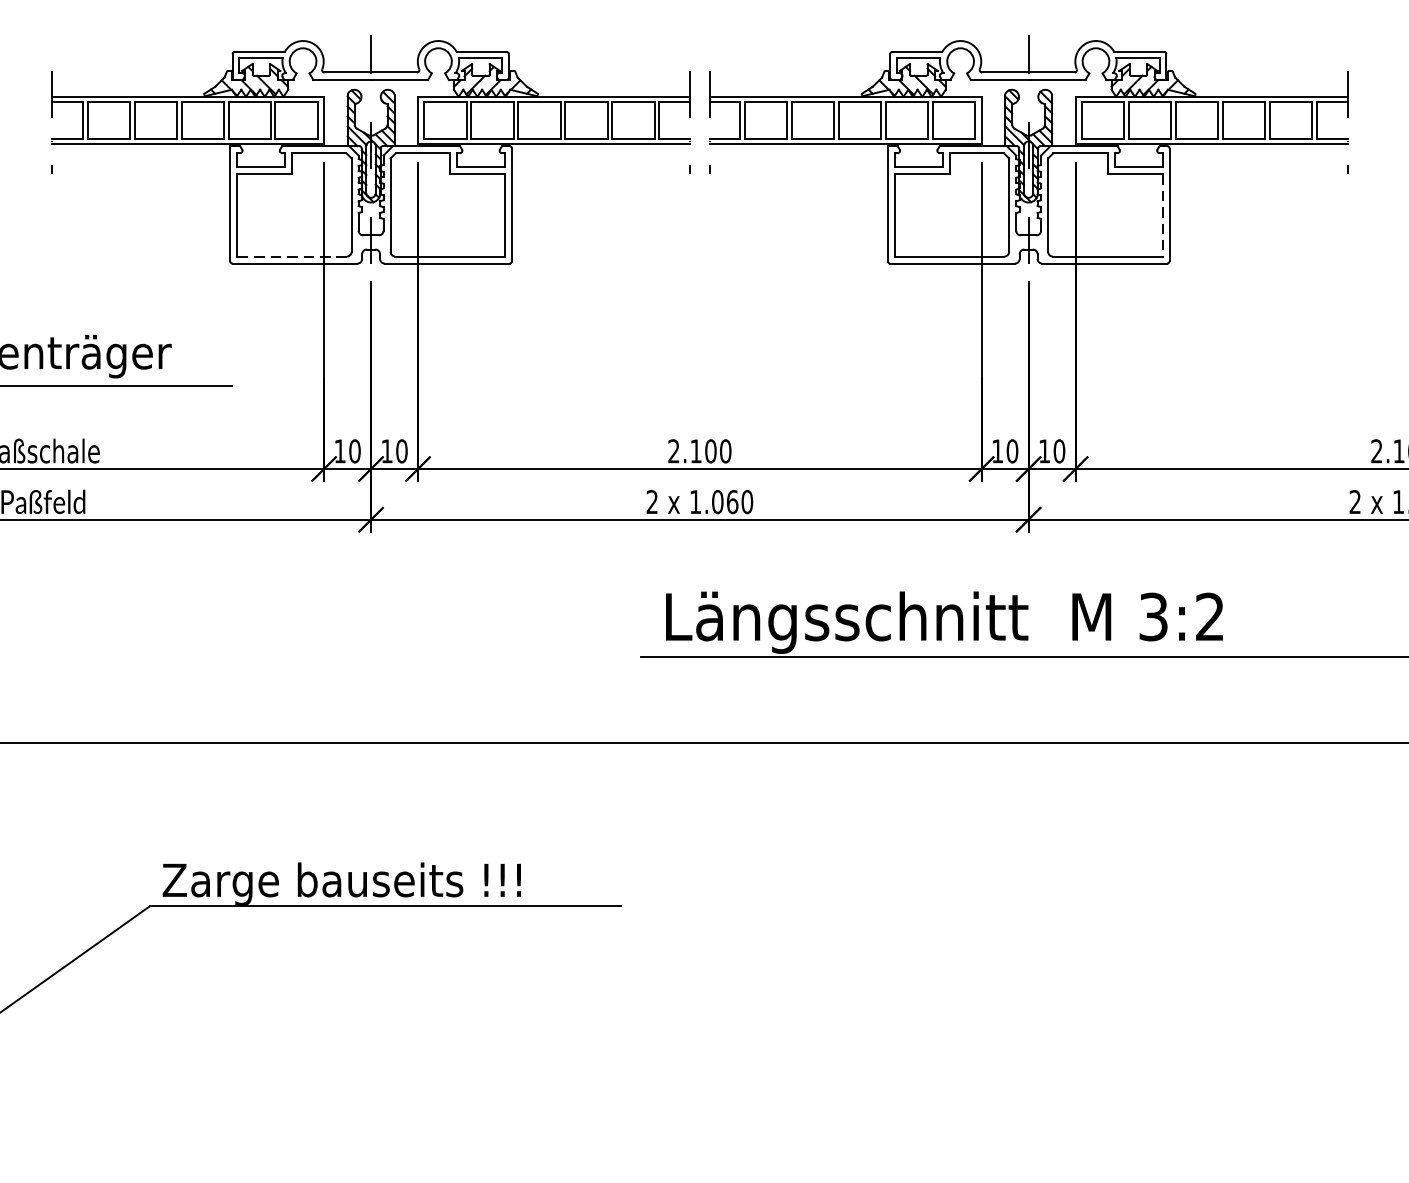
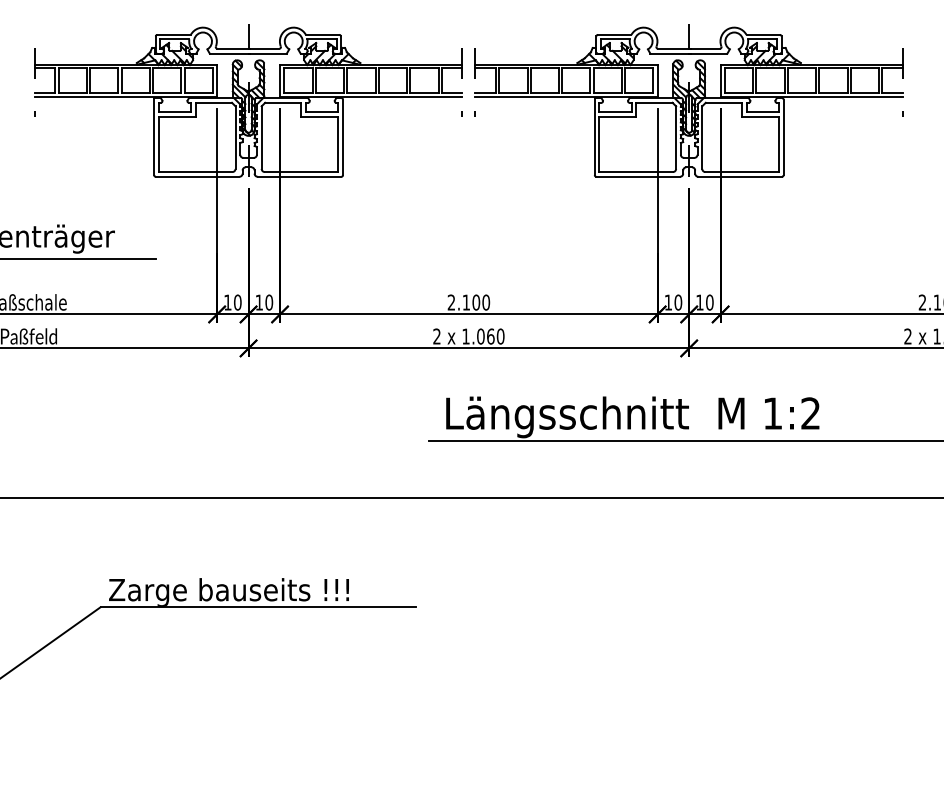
line: (1161, 215) -> (778, 144), dashed -> solid
line: (291, 257) -> (195, 172), dashed -> solid
text: (1152, 616) -> (772, 413), 3:2 -> 1:2

